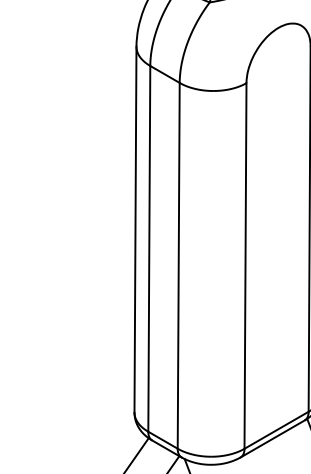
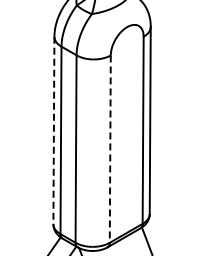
line: (134, 229) -> (53, 130), solid -> dashed
line: (245, 266) -> (110, 149), solid -> dashed

